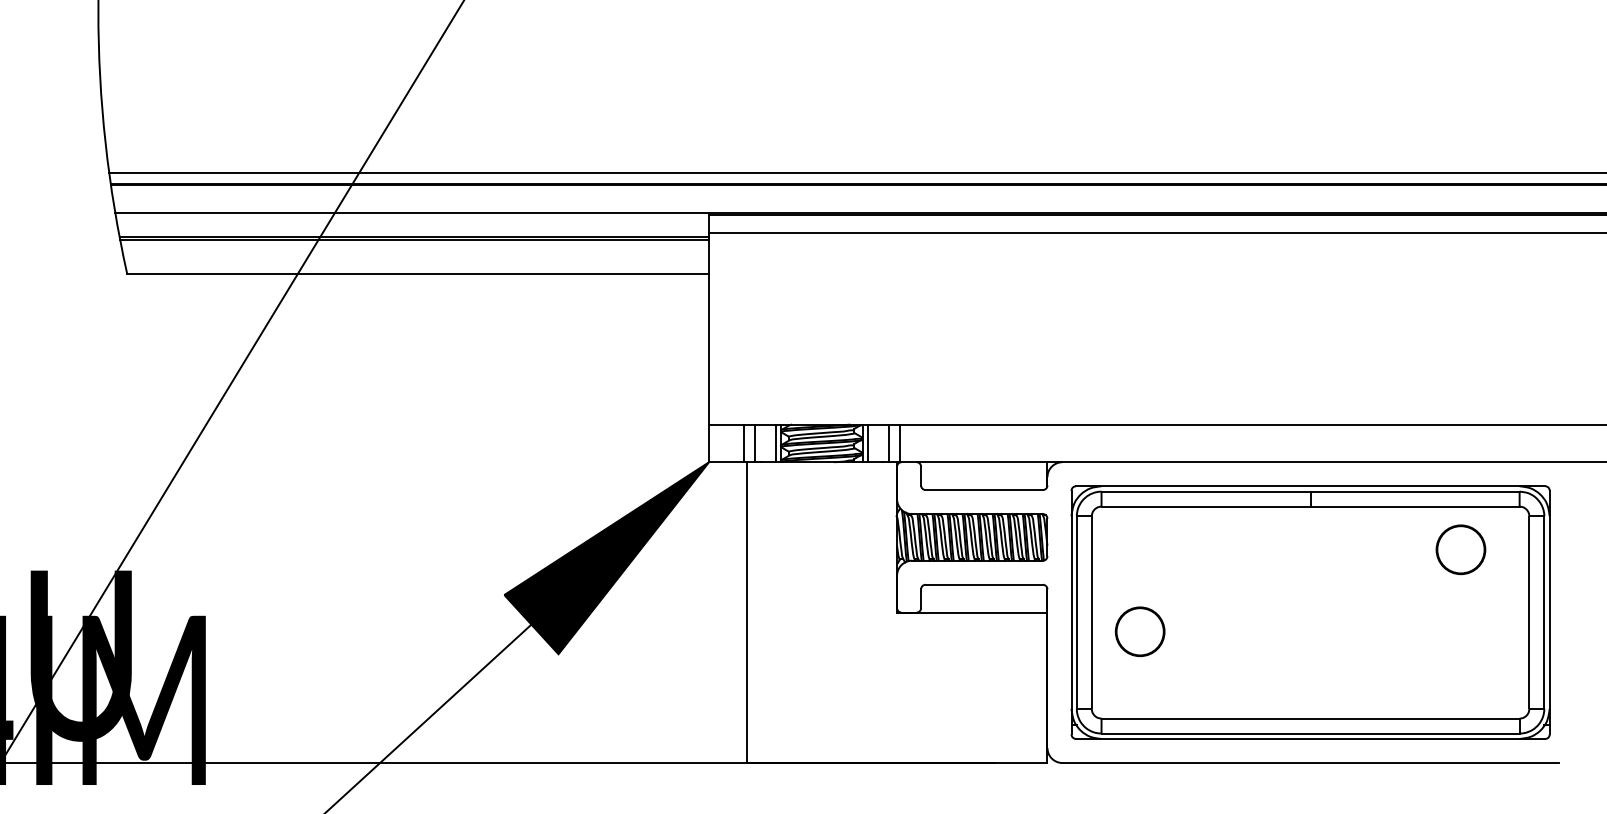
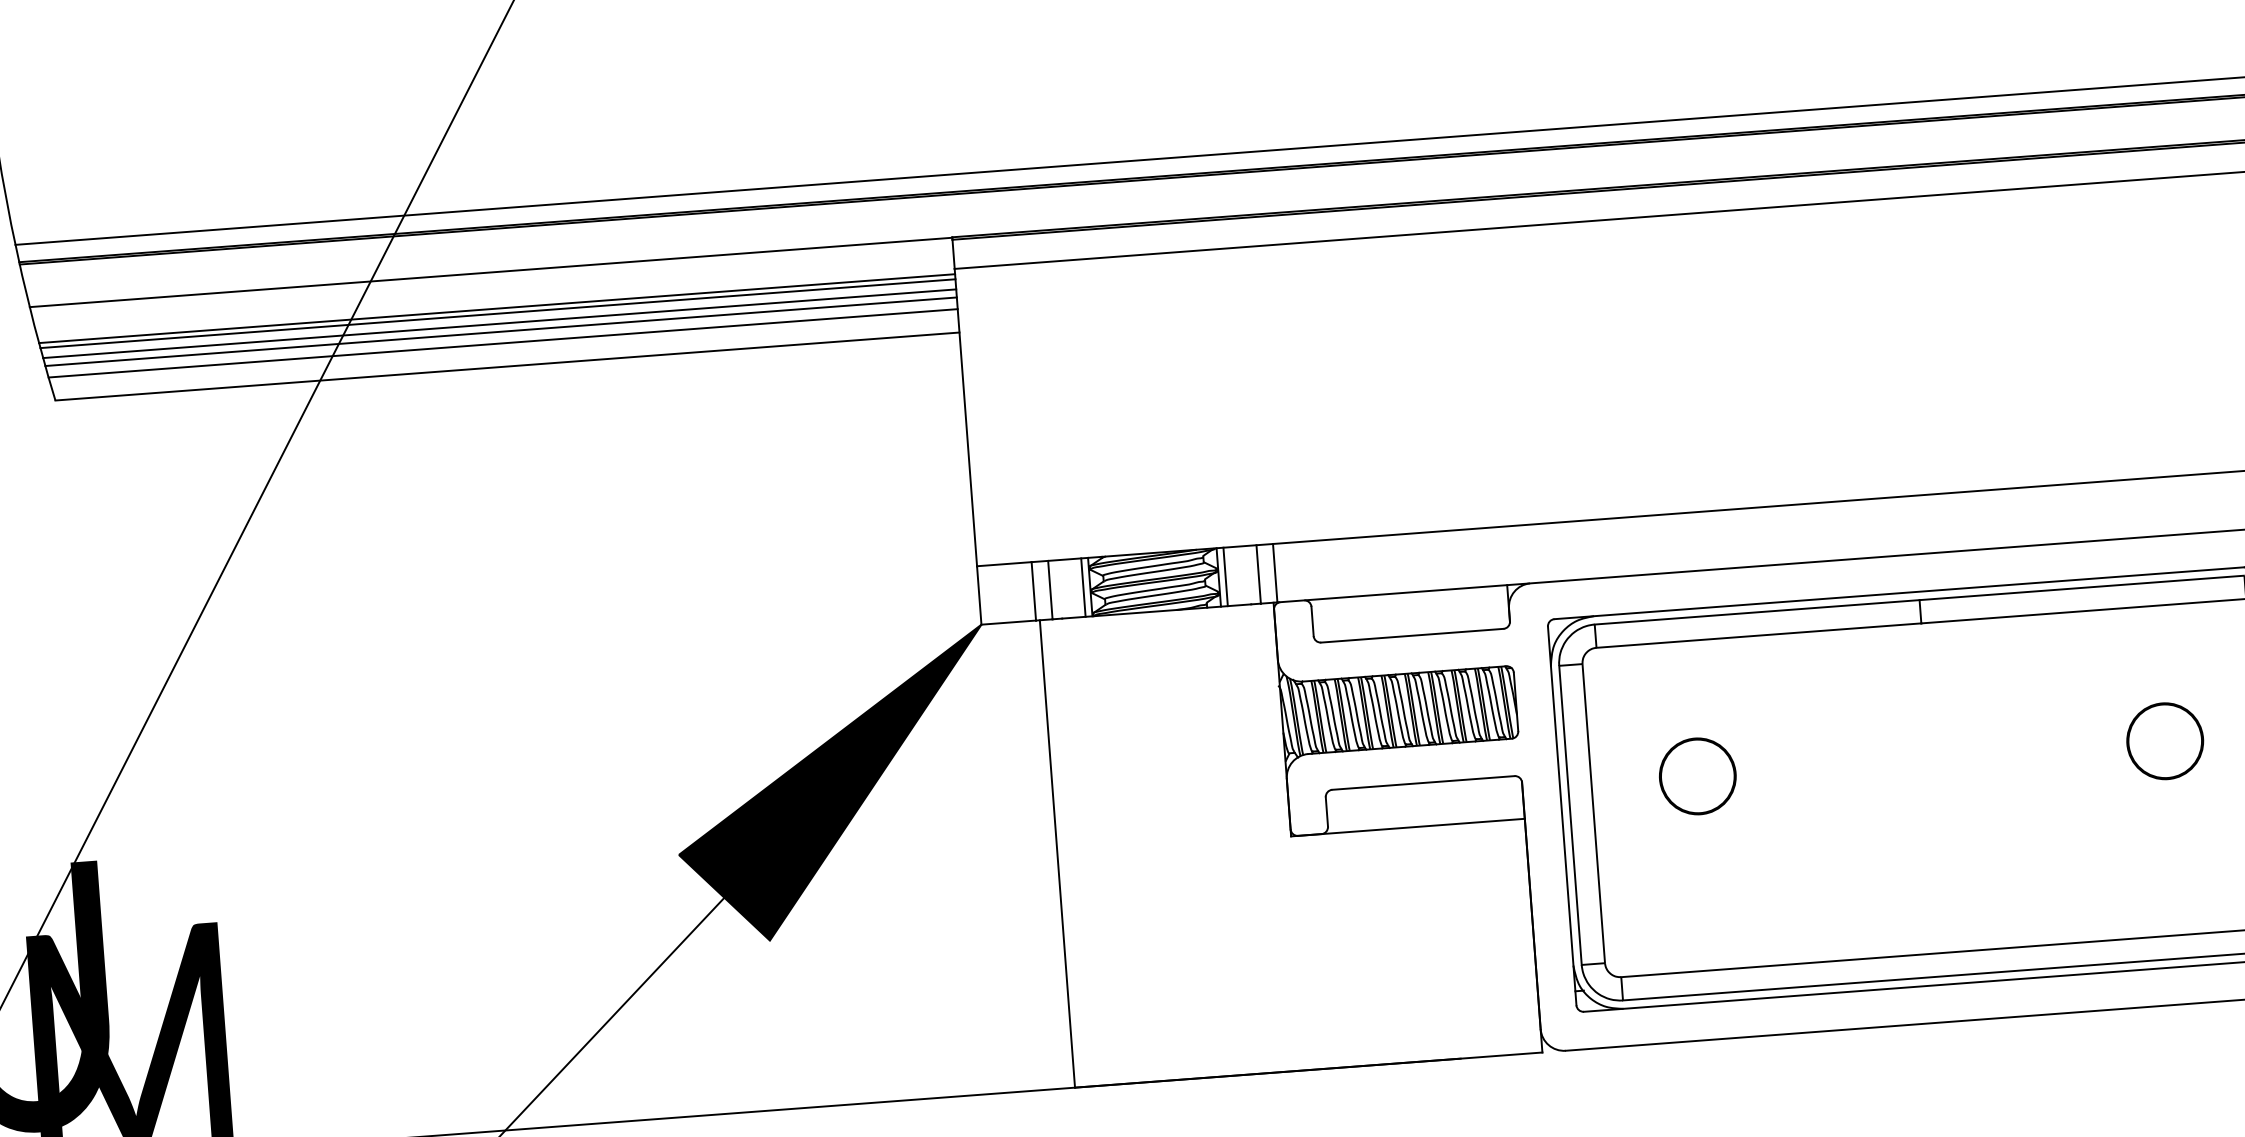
line: (415, 246) -> (500, 323), added
line: (415, 251) -> (500, 331), added
line: (416, 259) -> (503, 343), added
part: (1460, 549) -> (2164, 740), moved
part: (1139, 631) -> (1696, 776), moved

